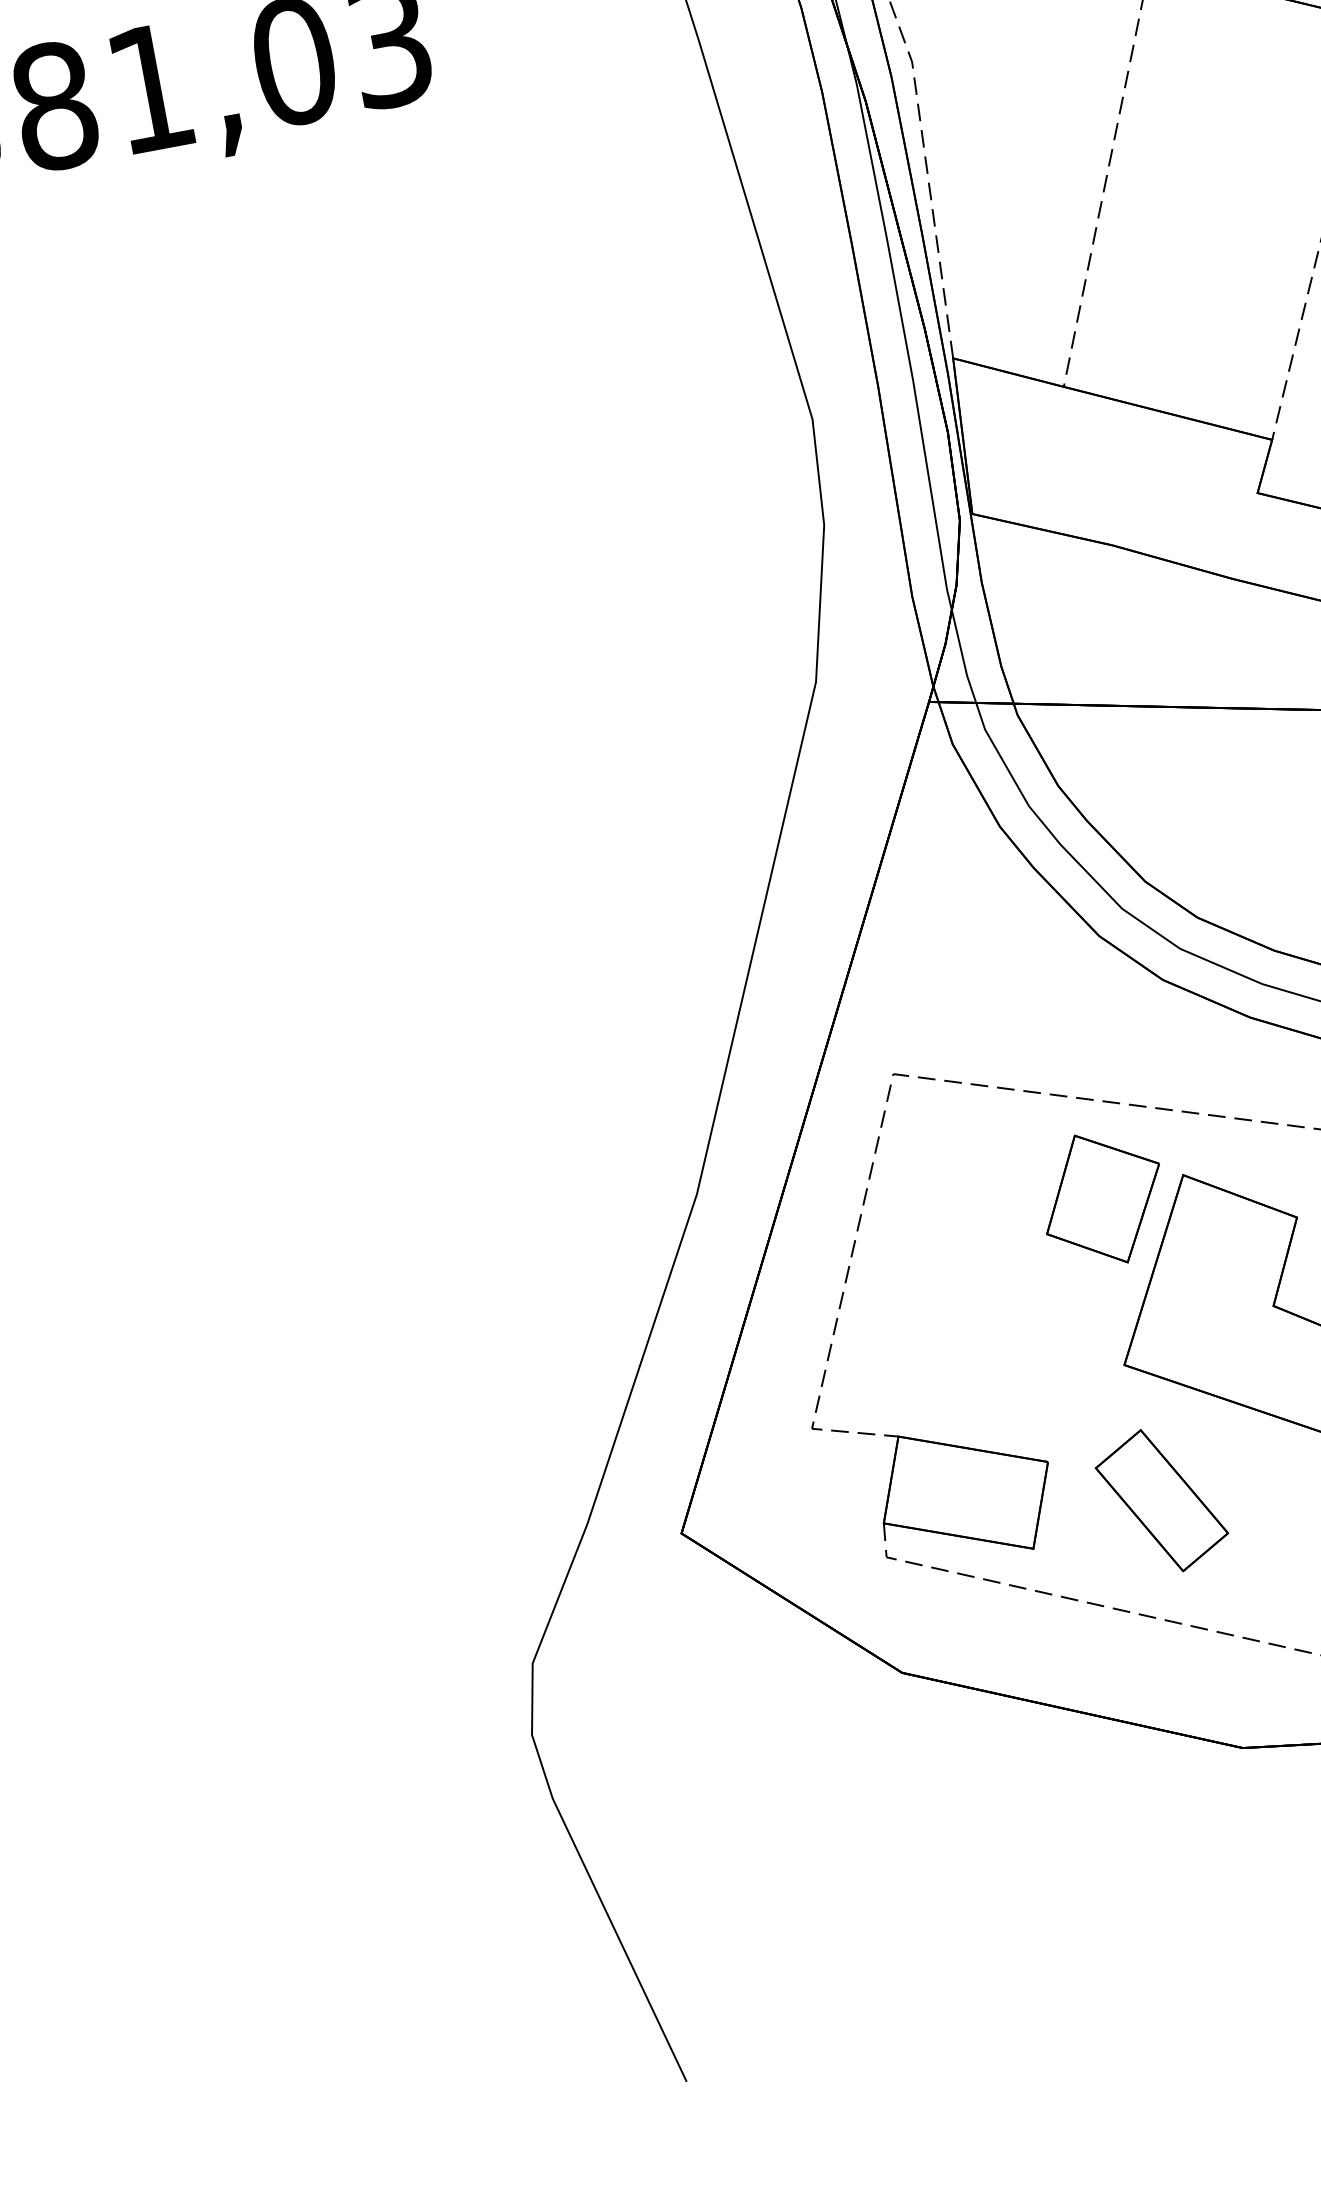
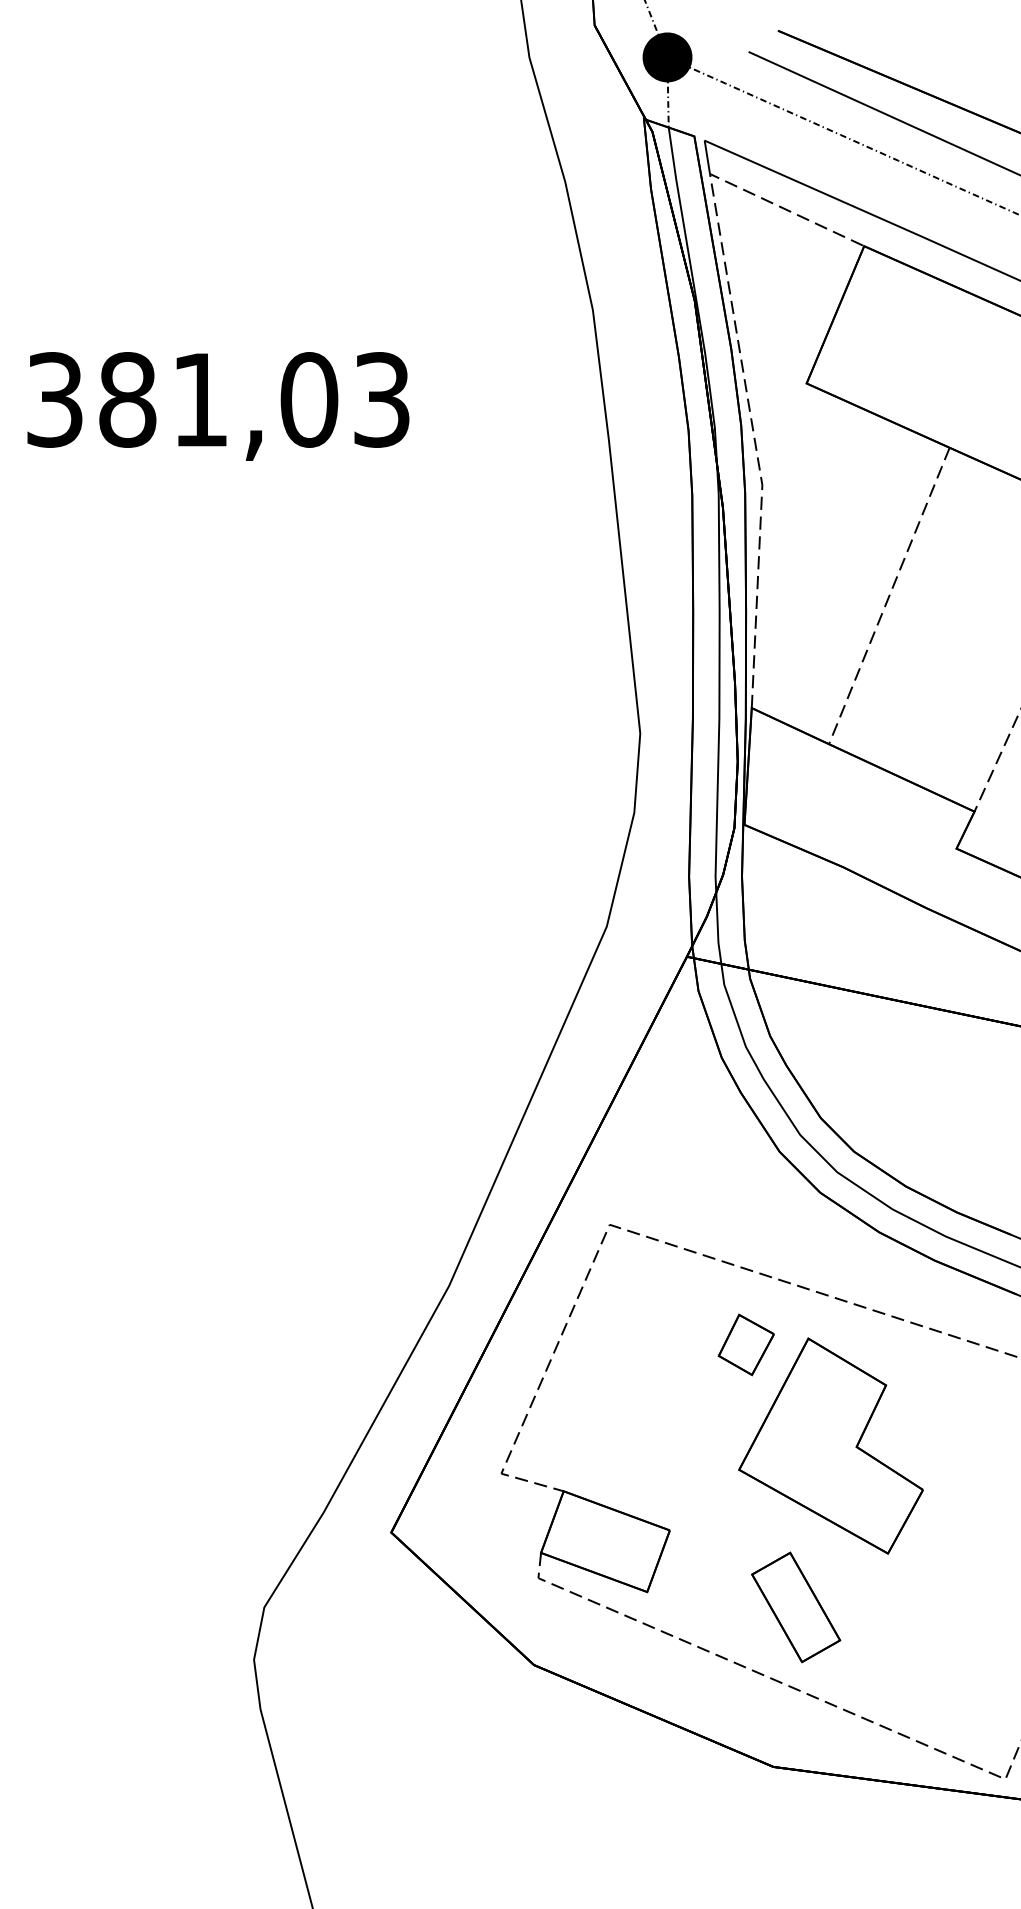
part: (1103, 1198) -> (746, 1344), size x0.6
part: (1162, 1500) -> (796, 1607), moved

